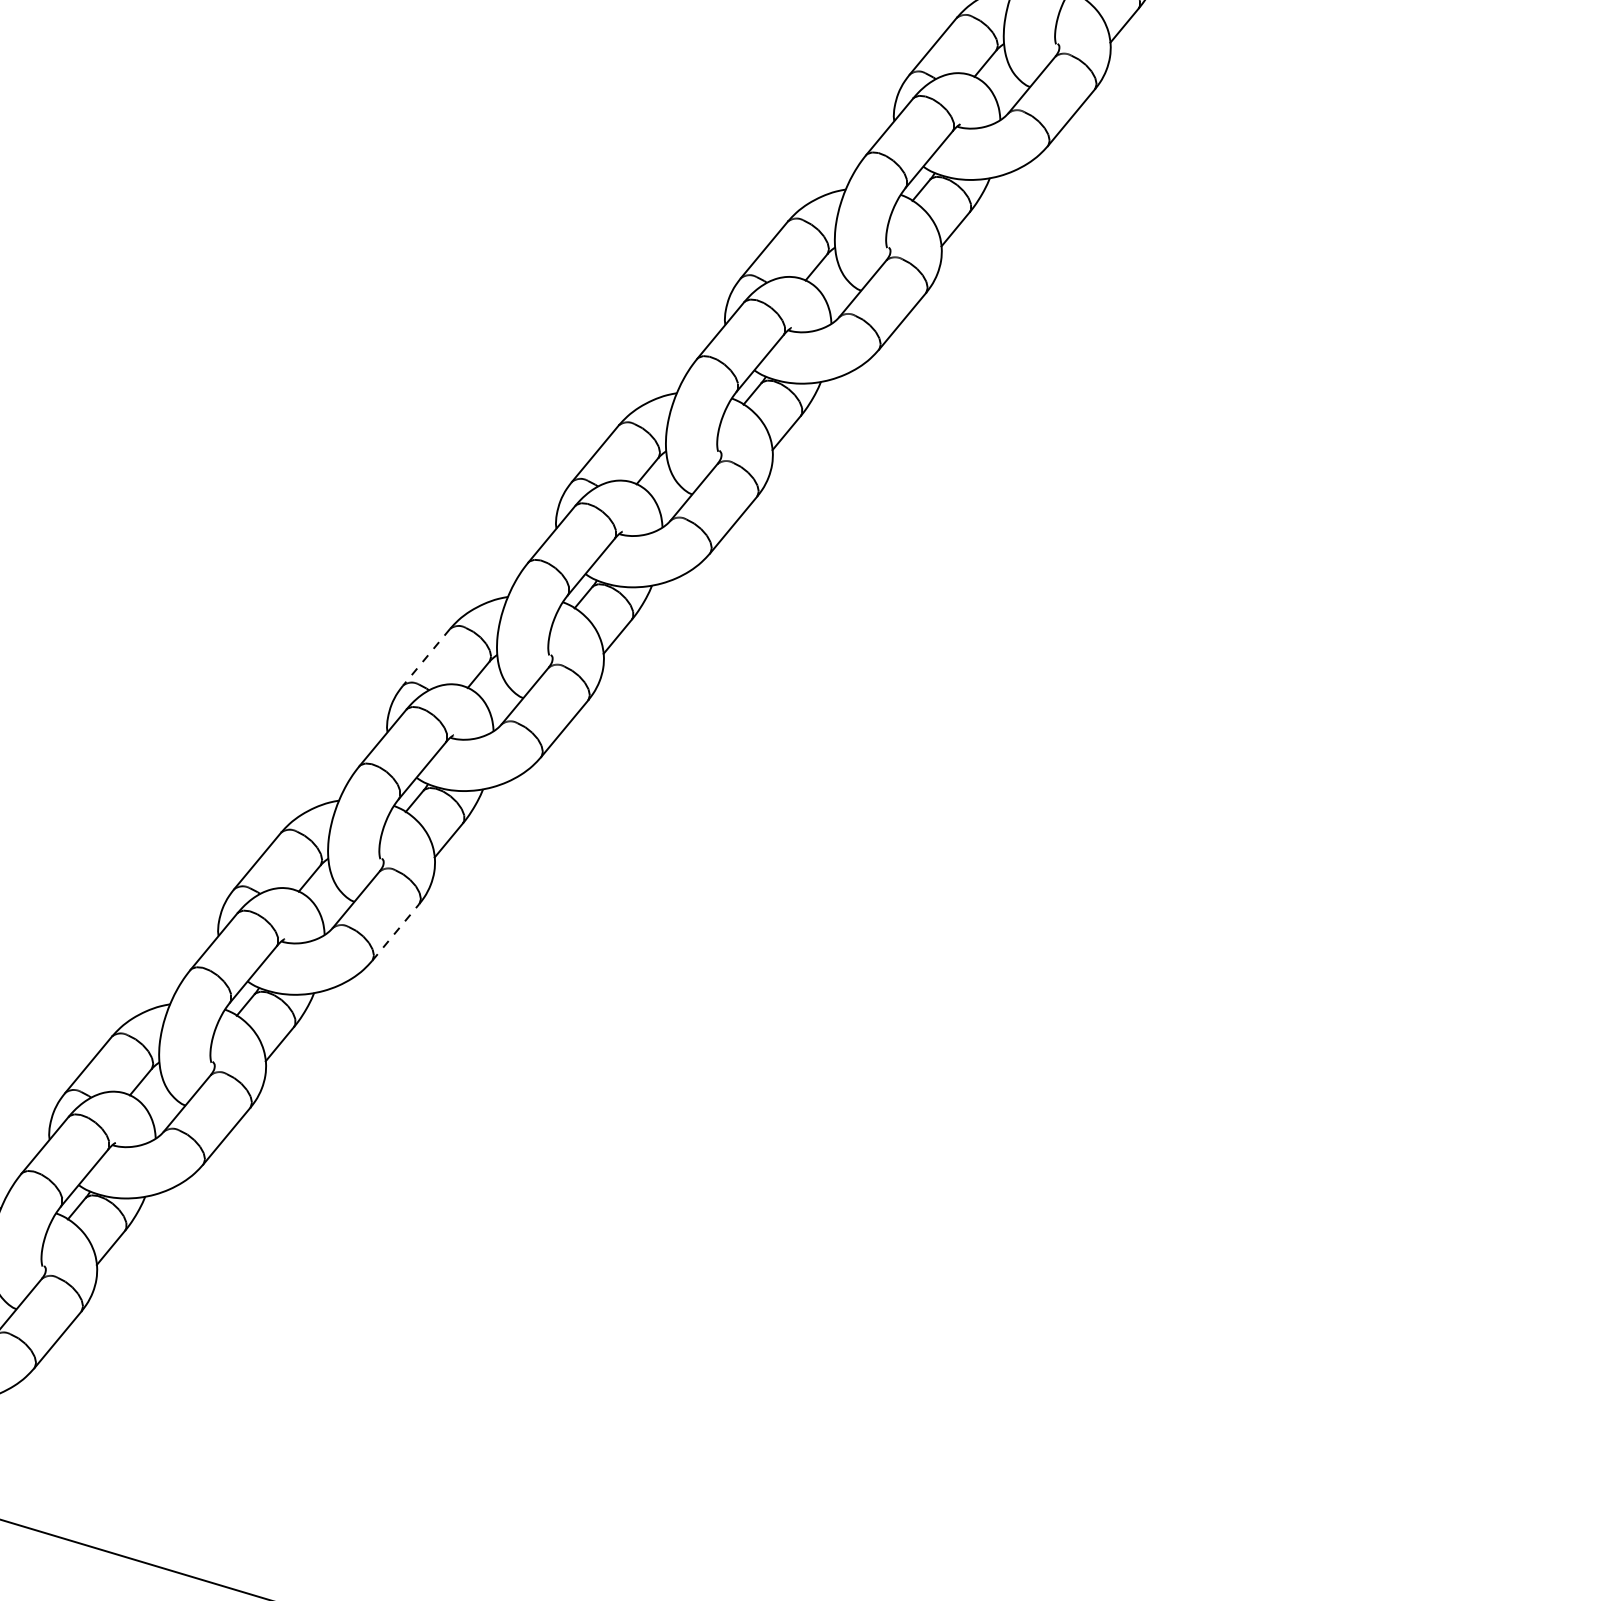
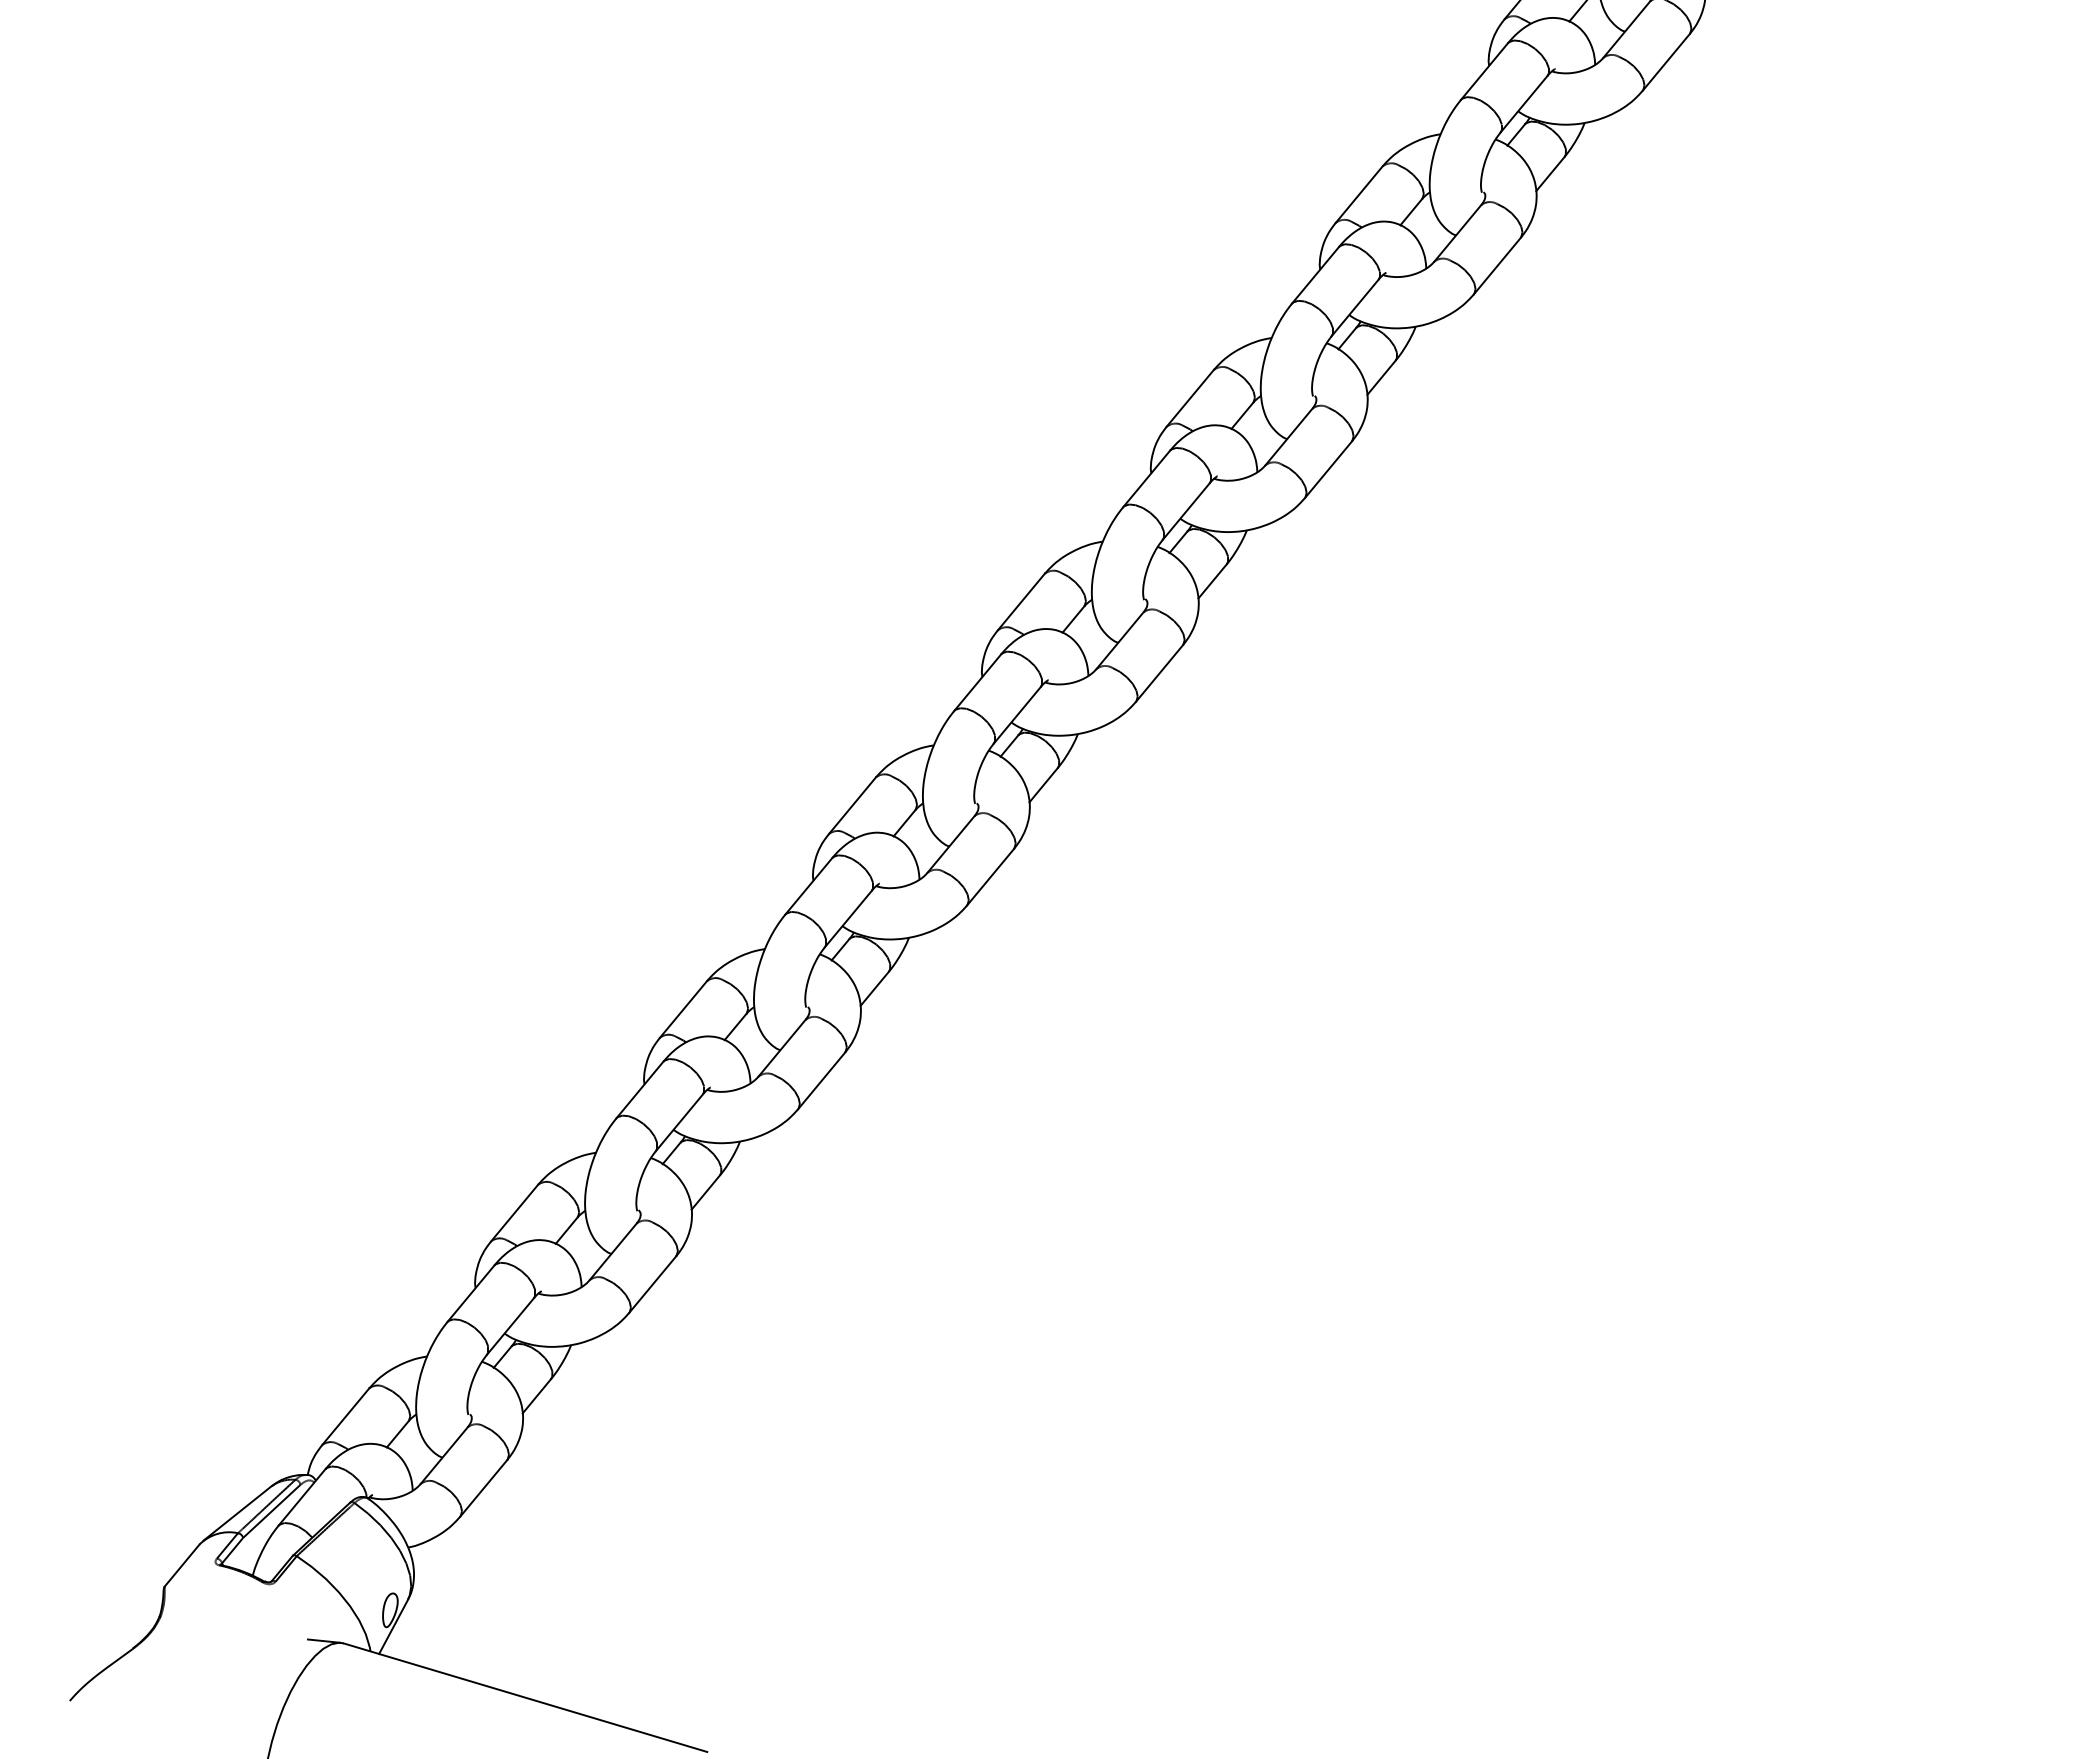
line: (426, 657) -> (852, 805), dashed -> solid
line: (395, 932) -> (821, 1080), dashed -> solid

